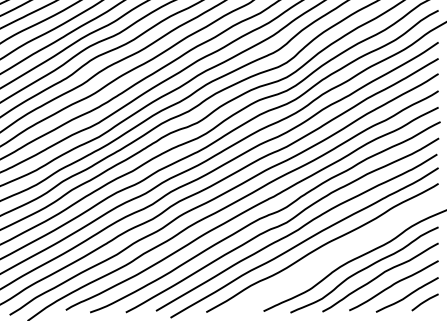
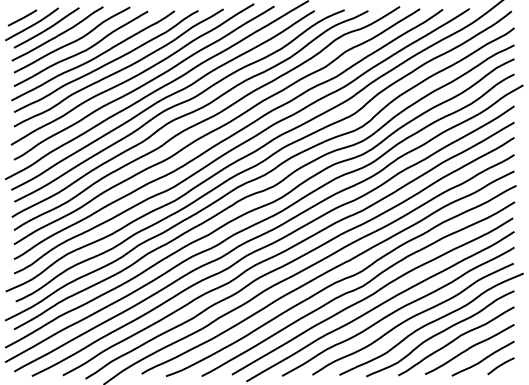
curve: (336, 254) -> (412, 318), added

